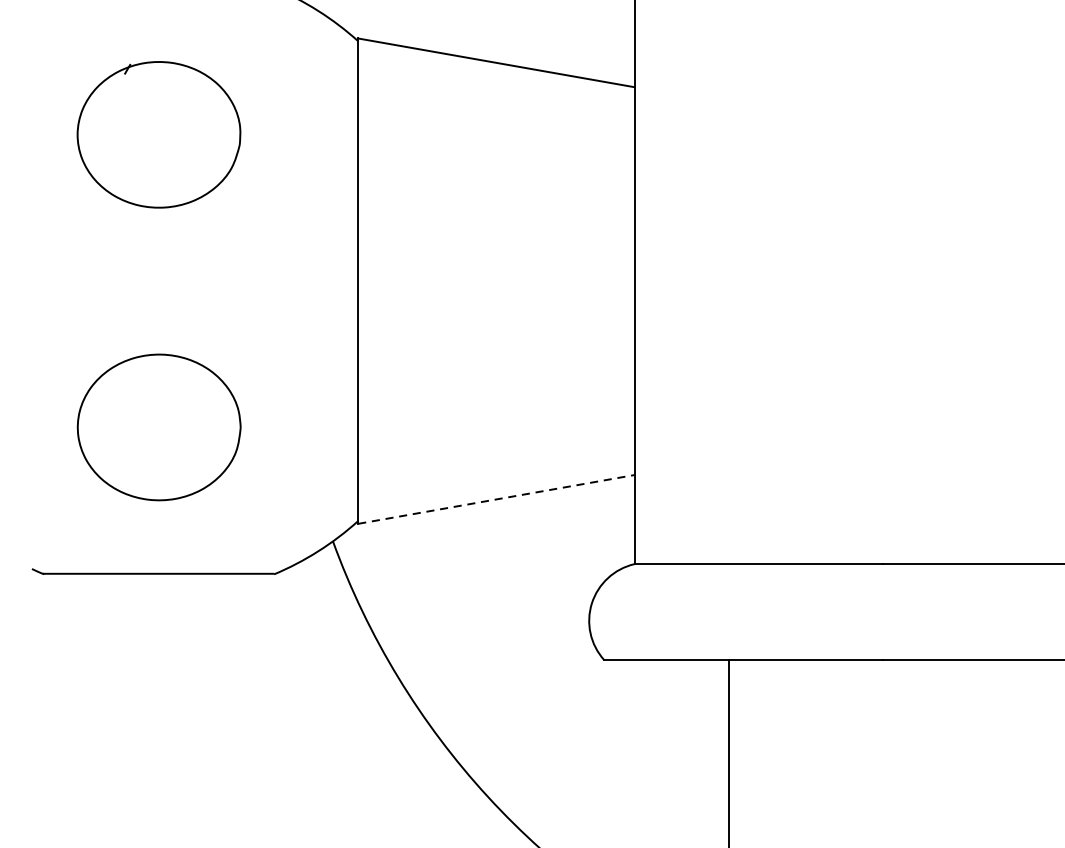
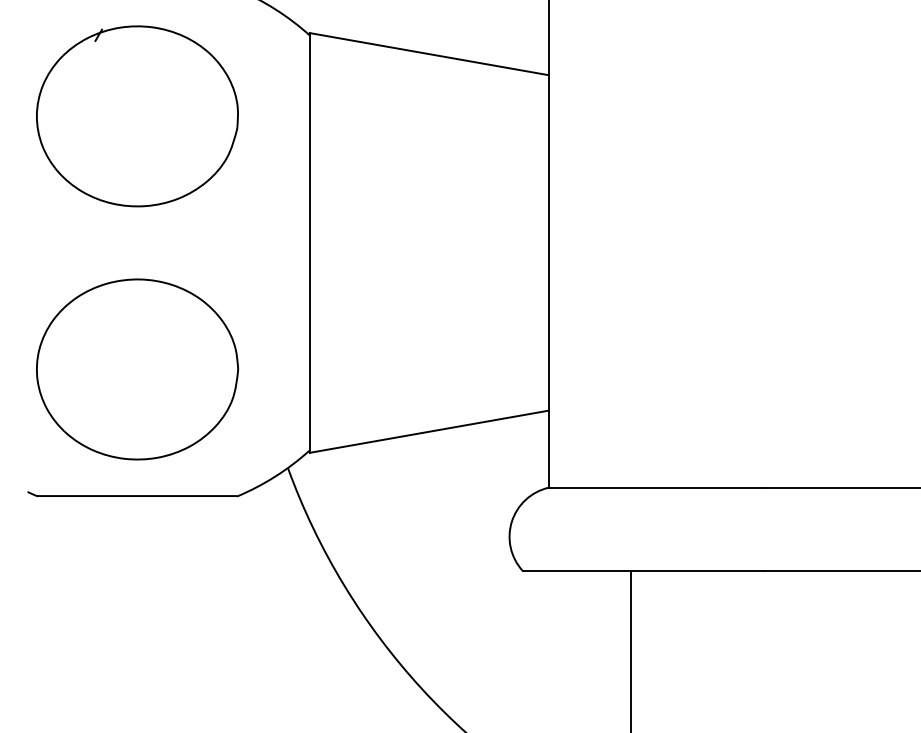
part: (159, 134) -> (137, 116), size x1.43
part: (159, 427) -> (137, 369), size x1.43
line: (496, 499) -> (429, 431), dashed -> solid

